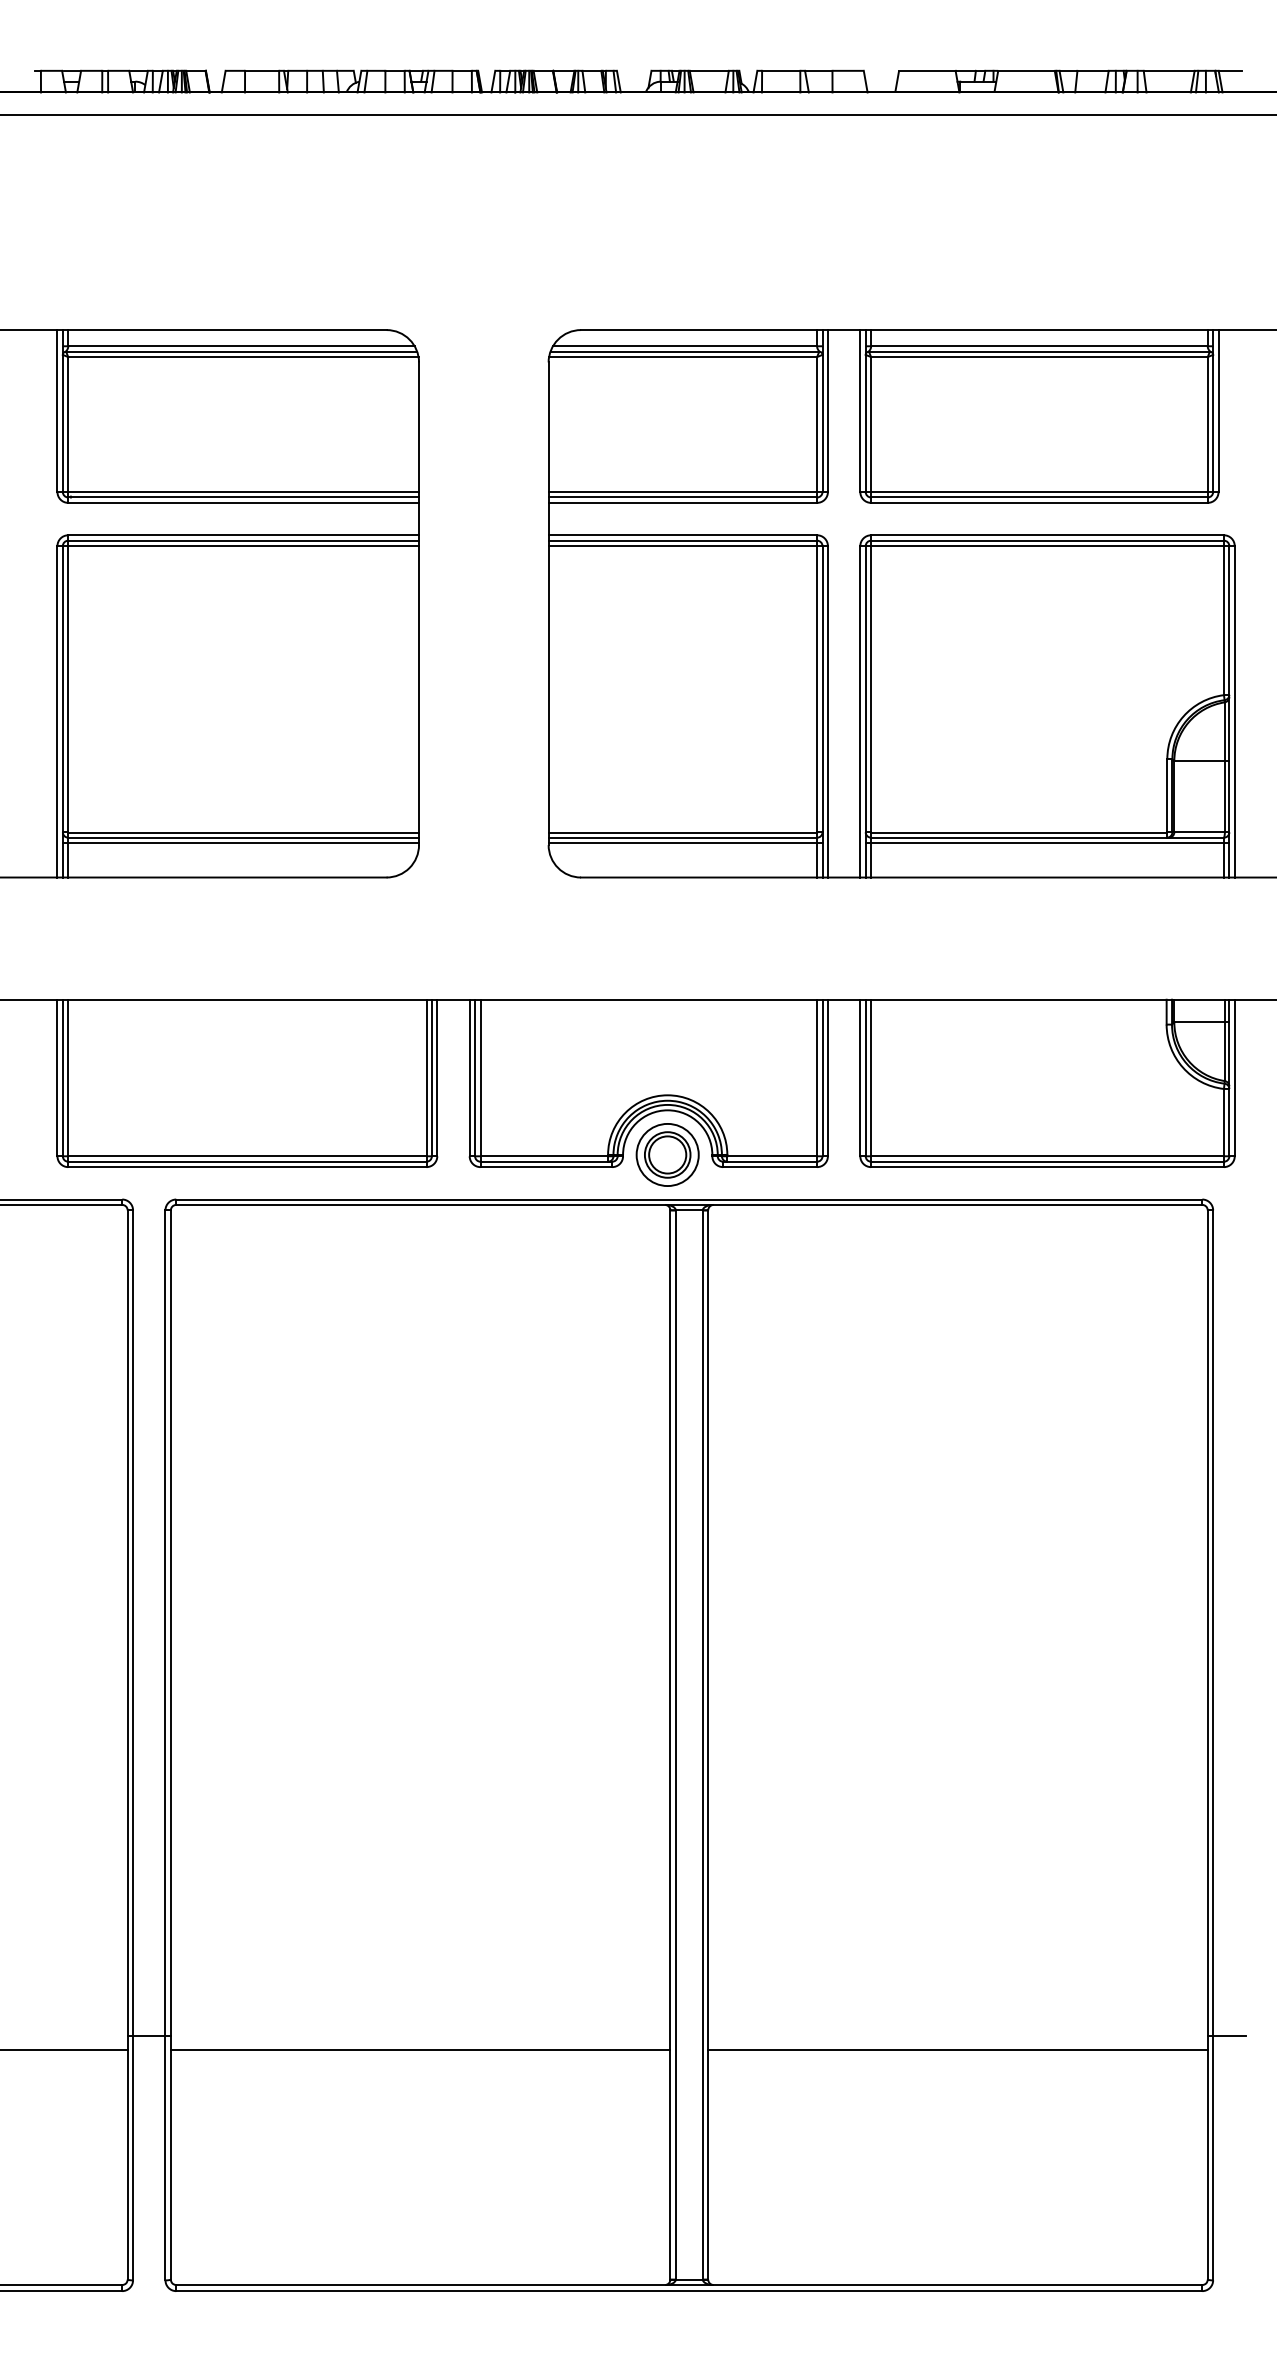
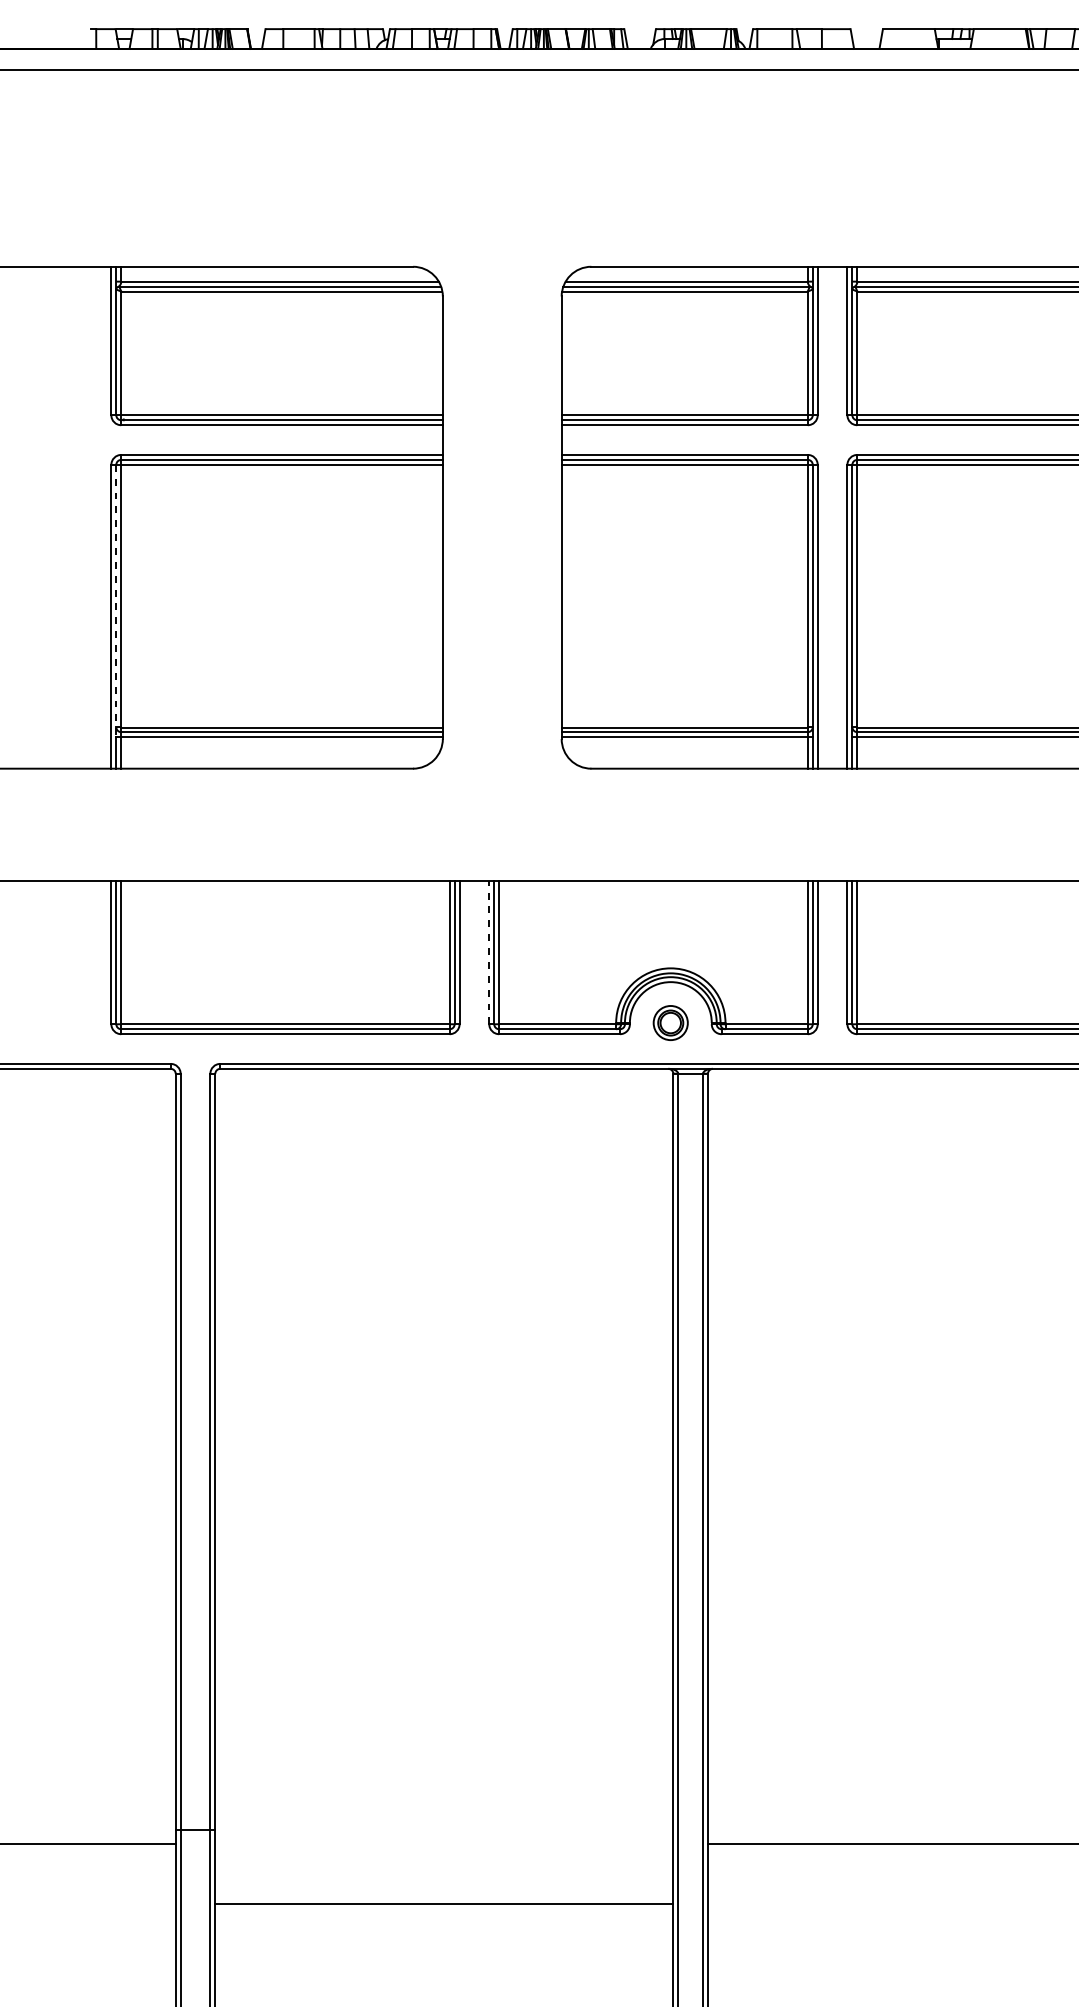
line: (62, 694) -> (115, 600), solid -> dashed
line: (469, 1077) -> (489, 952), solid -> dashed
part: (667, 1154) -> (670, 1022), size x0.6
line: (420, 2050) -> (444, 1904), moved

